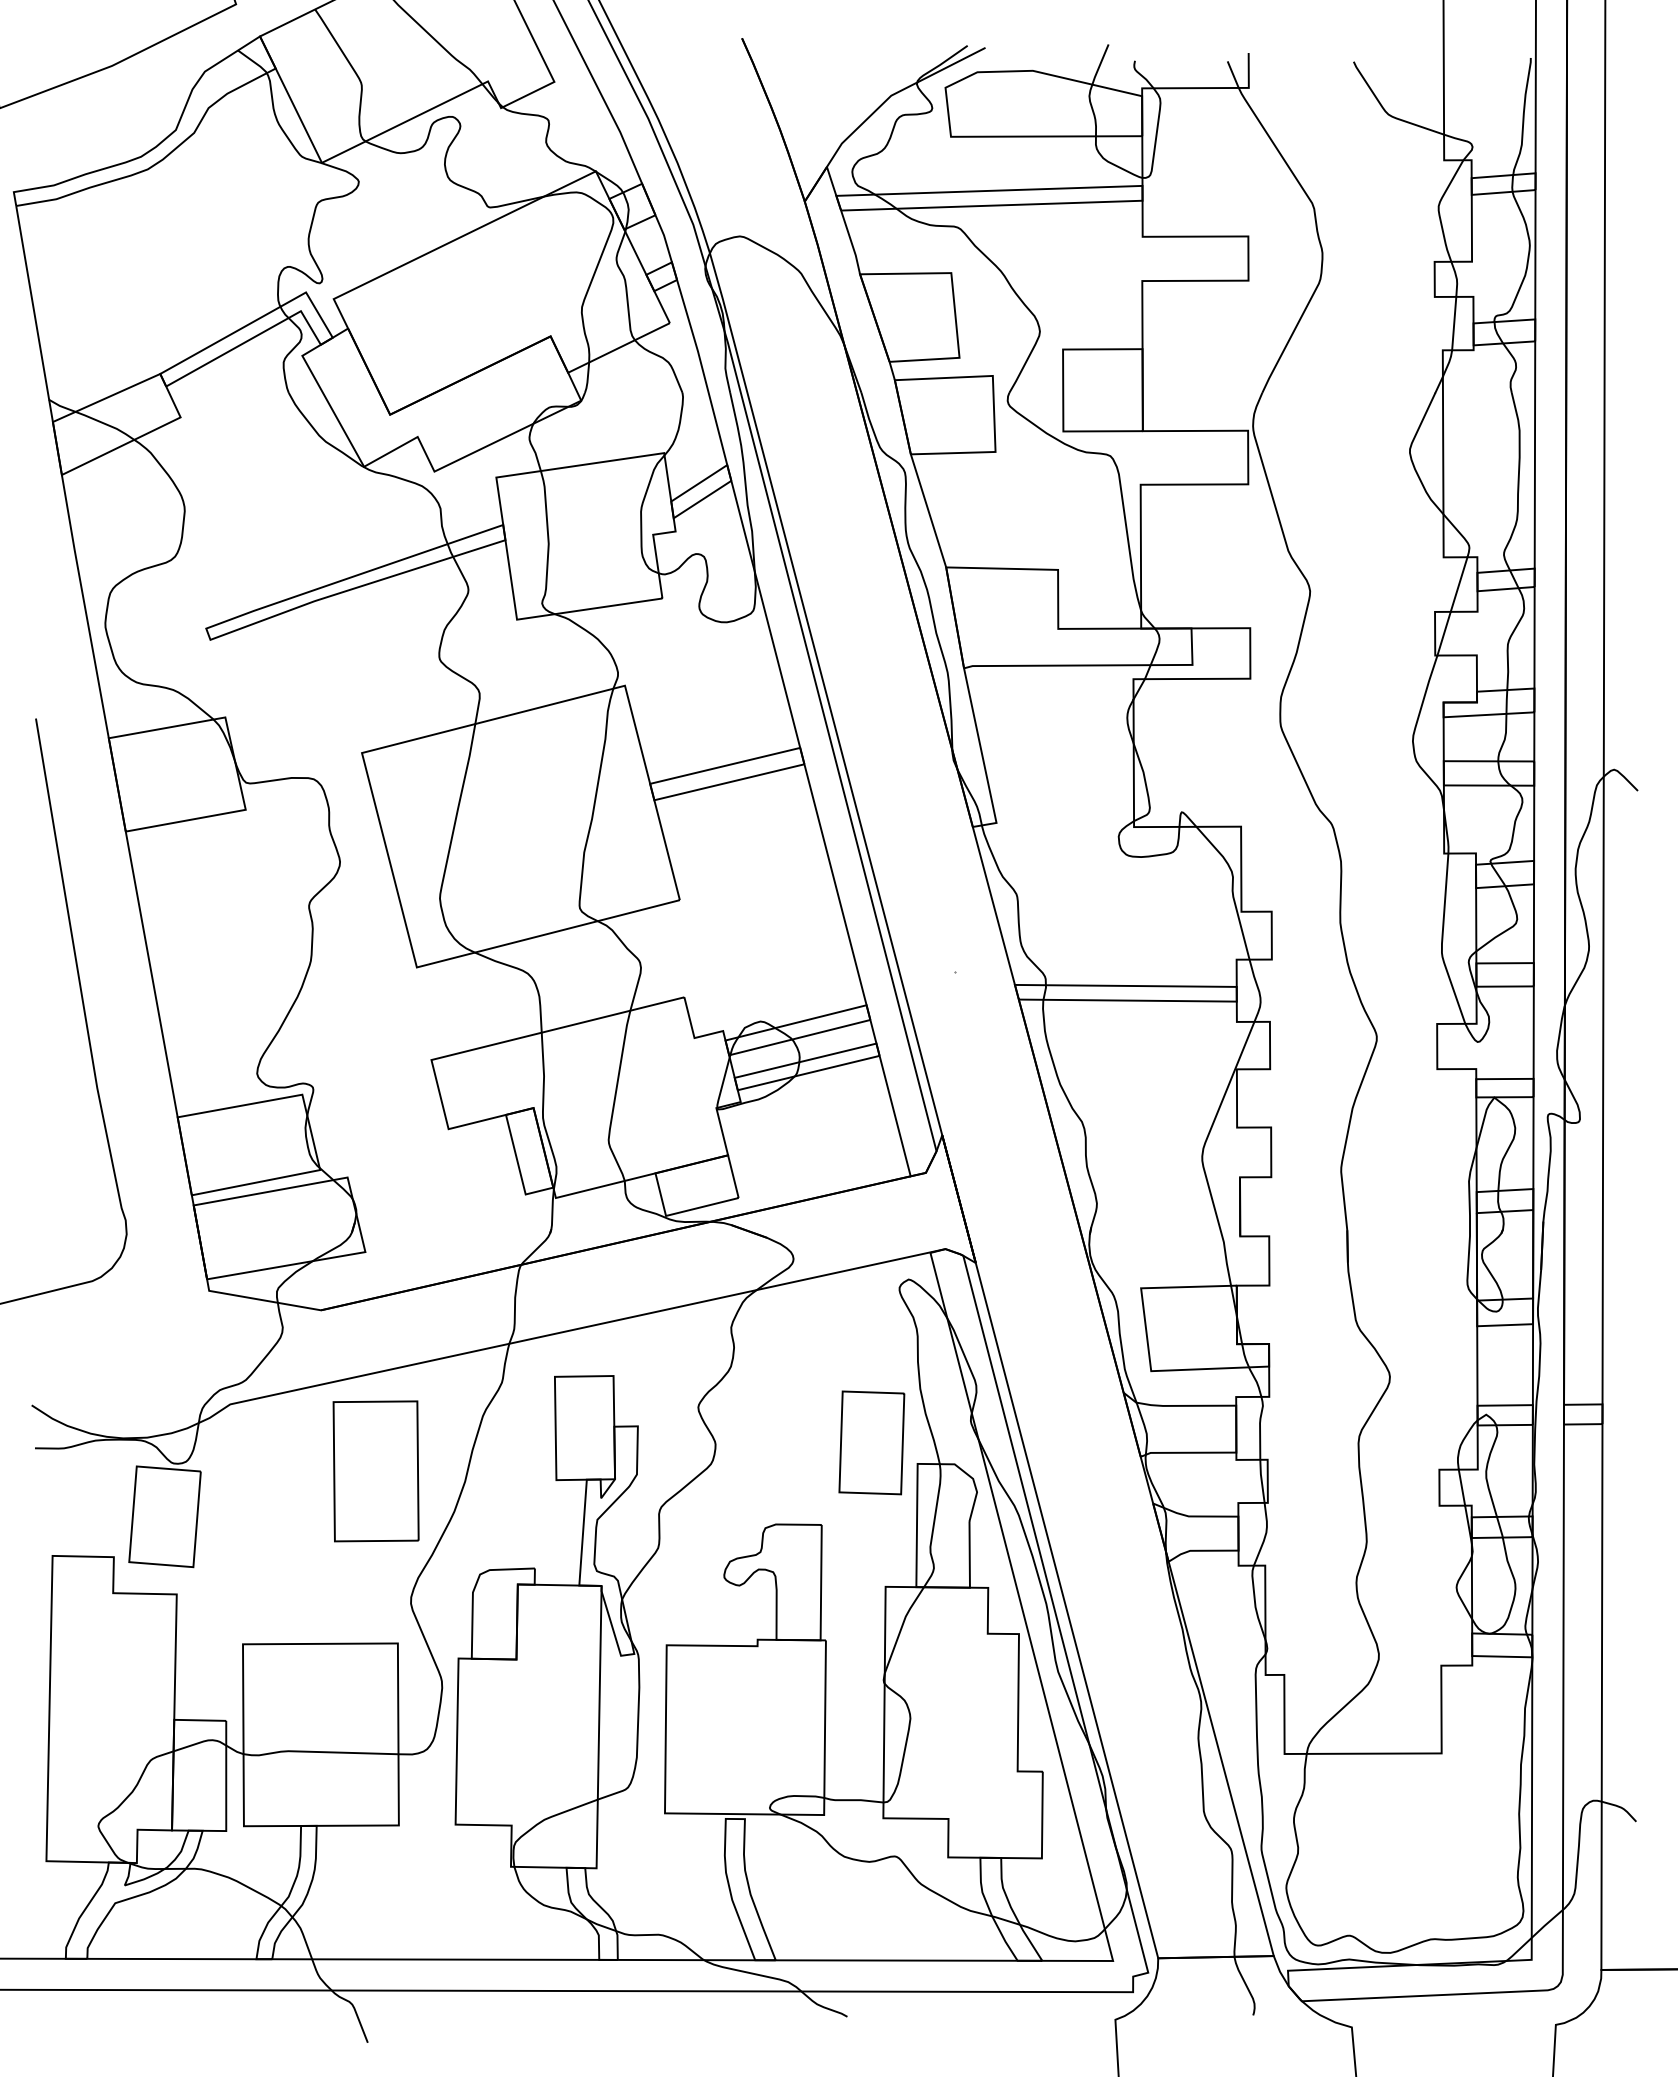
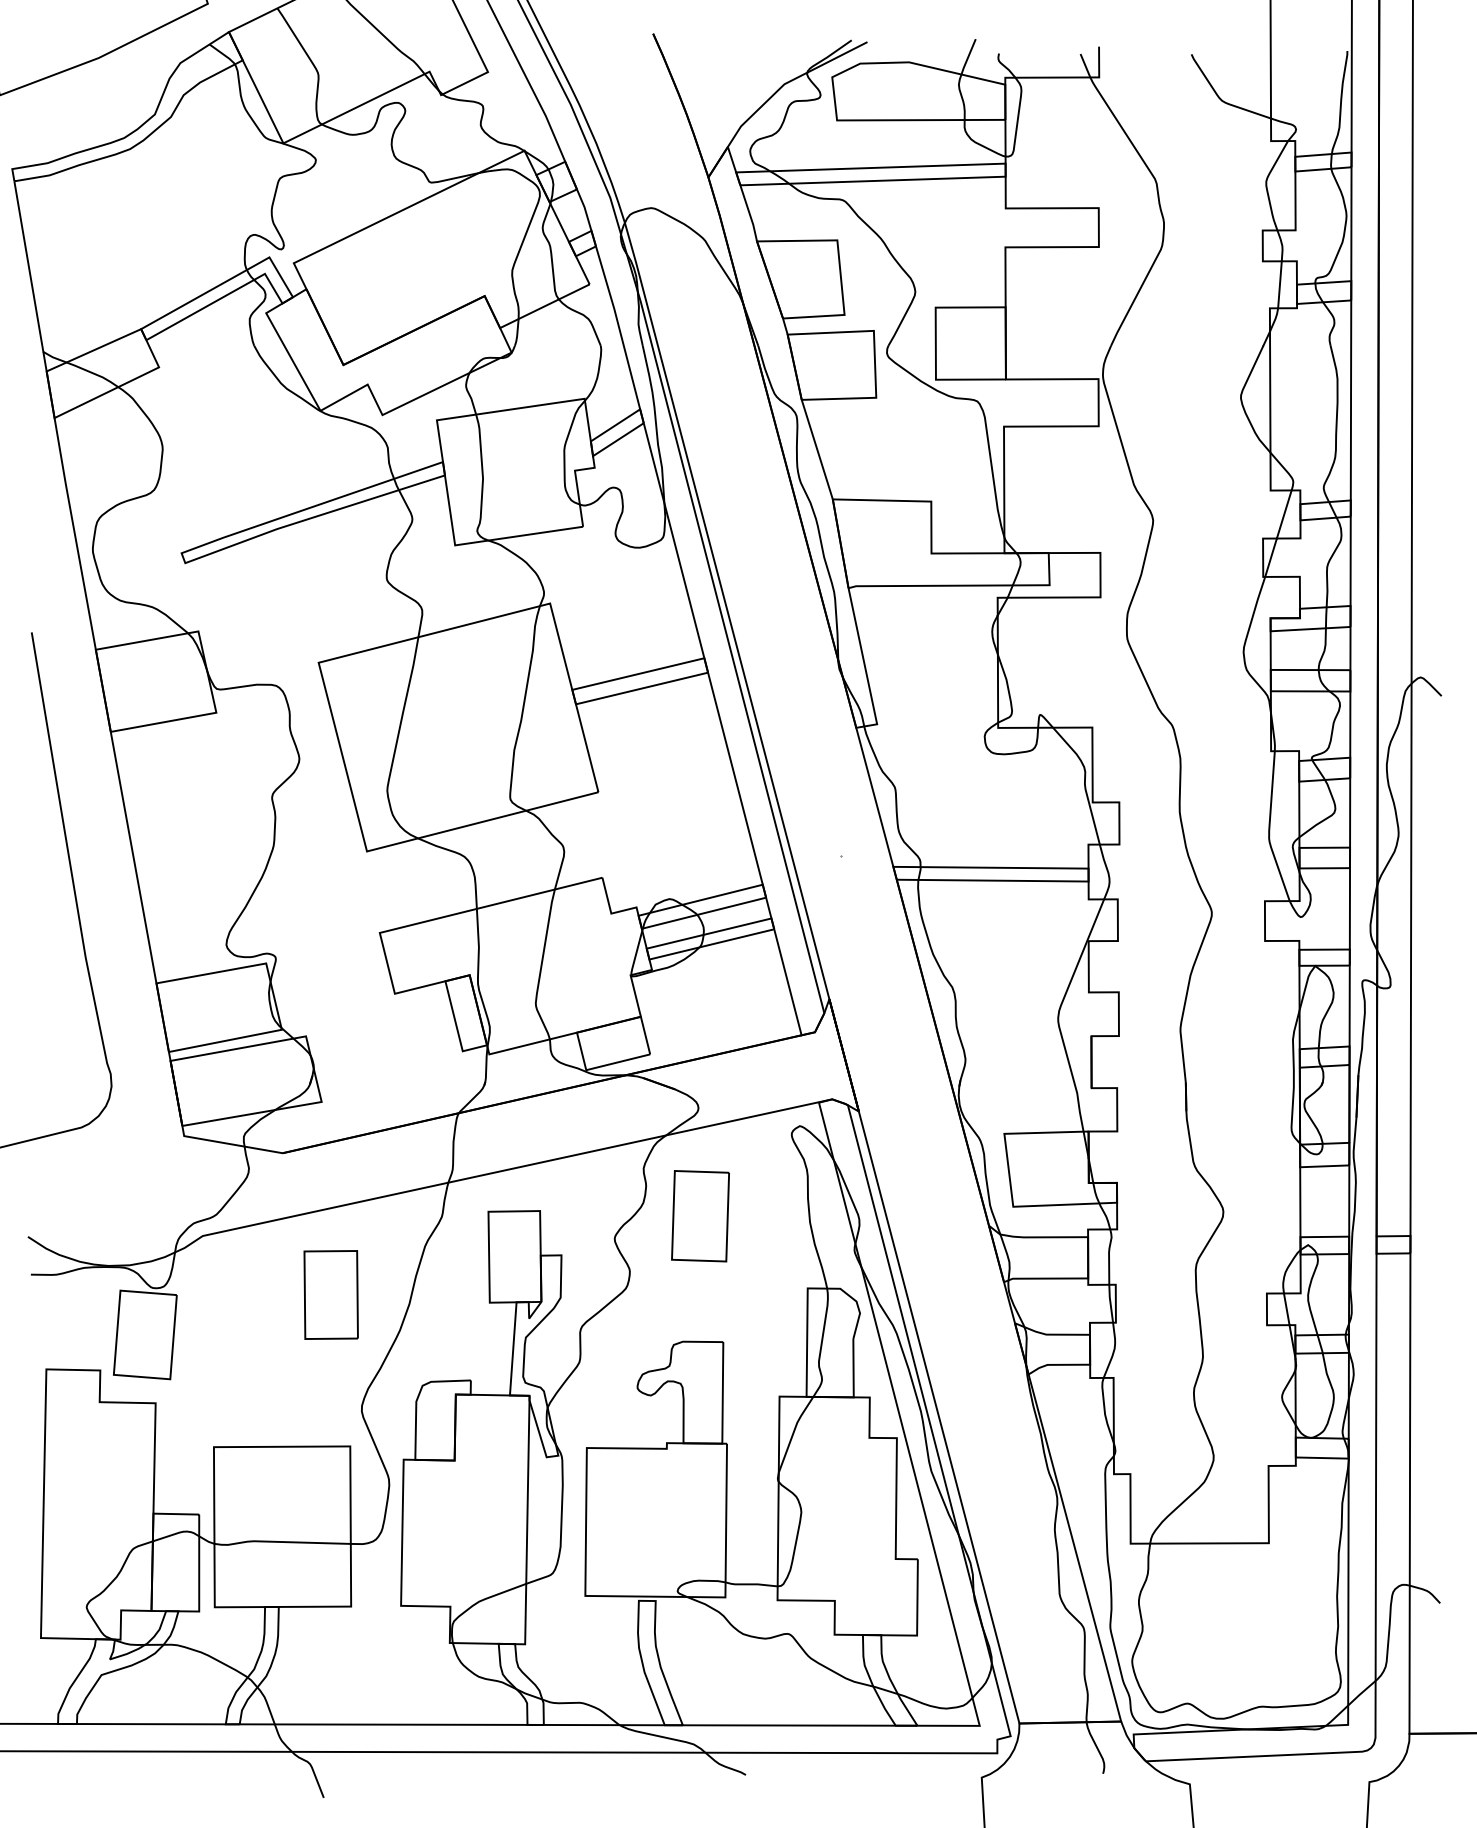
part: (871, 1442) -> (700, 1215), moved
part: (376, 1471) -> (331, 1295), size x0.71

